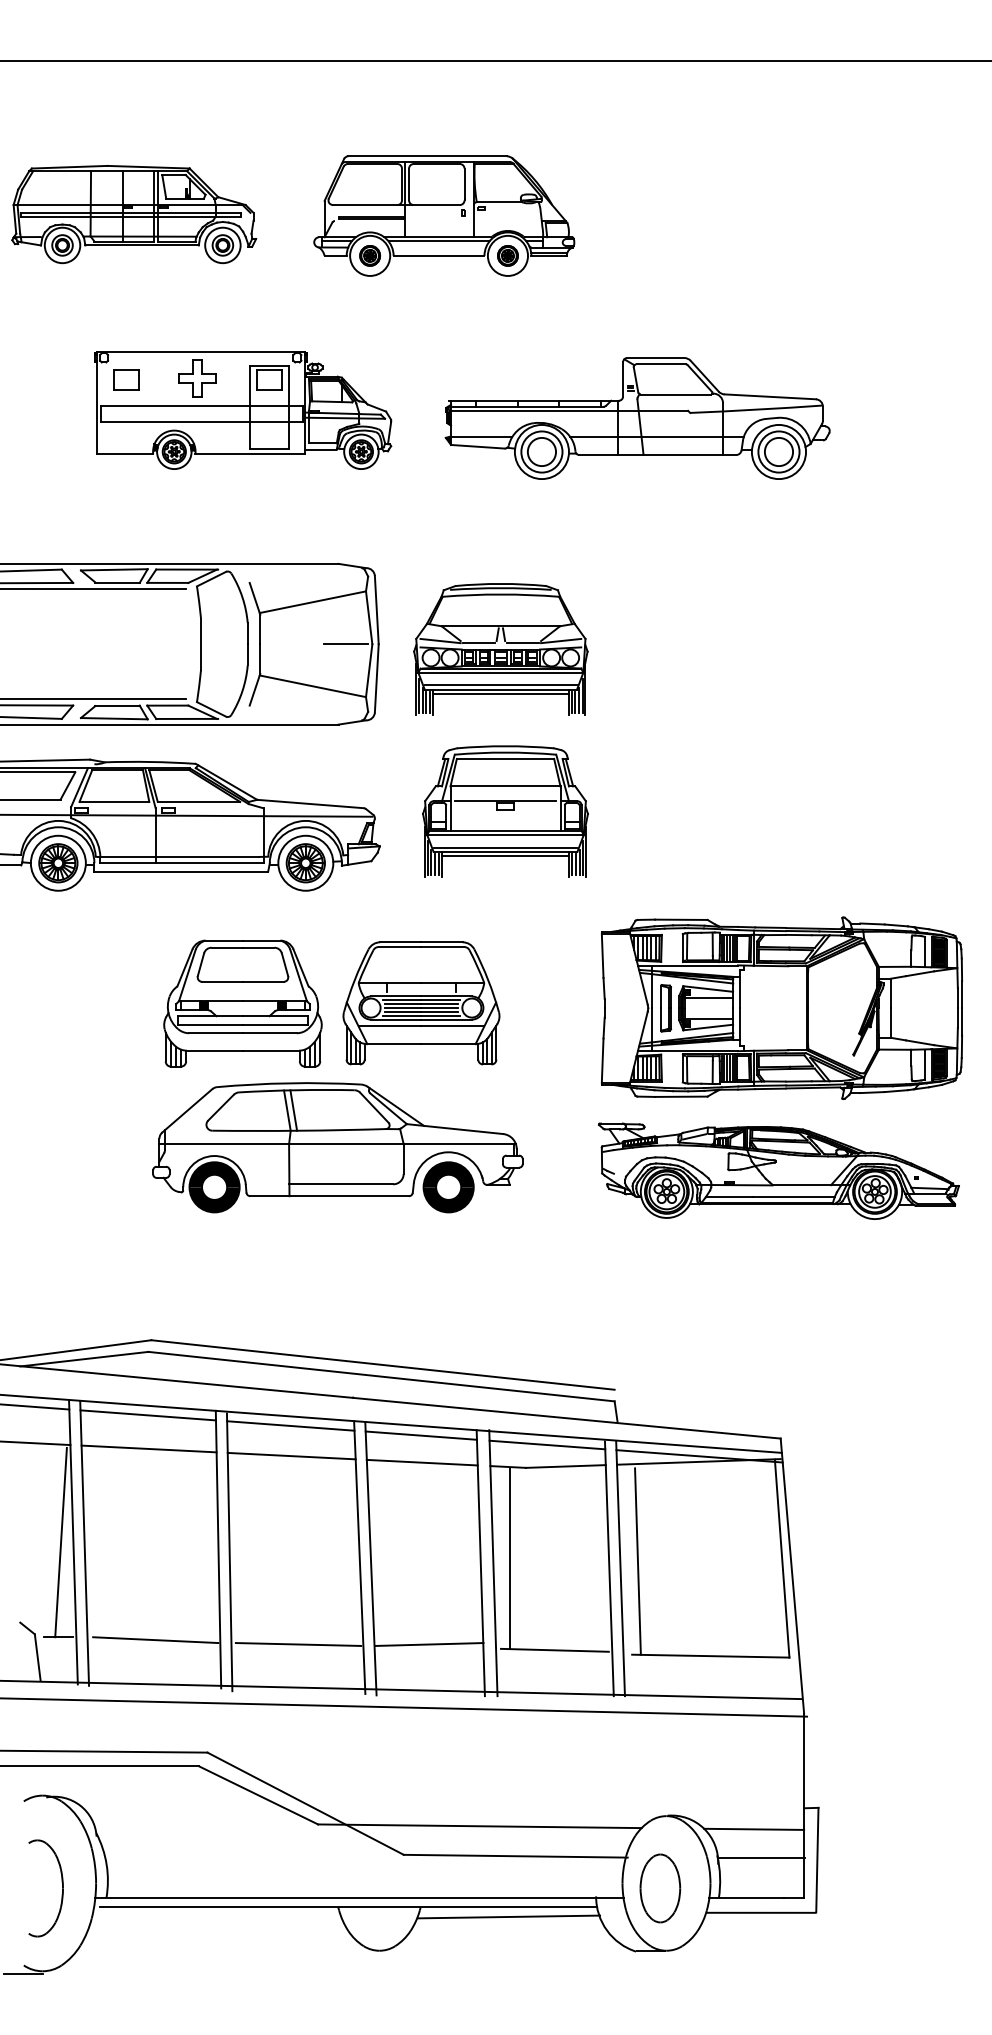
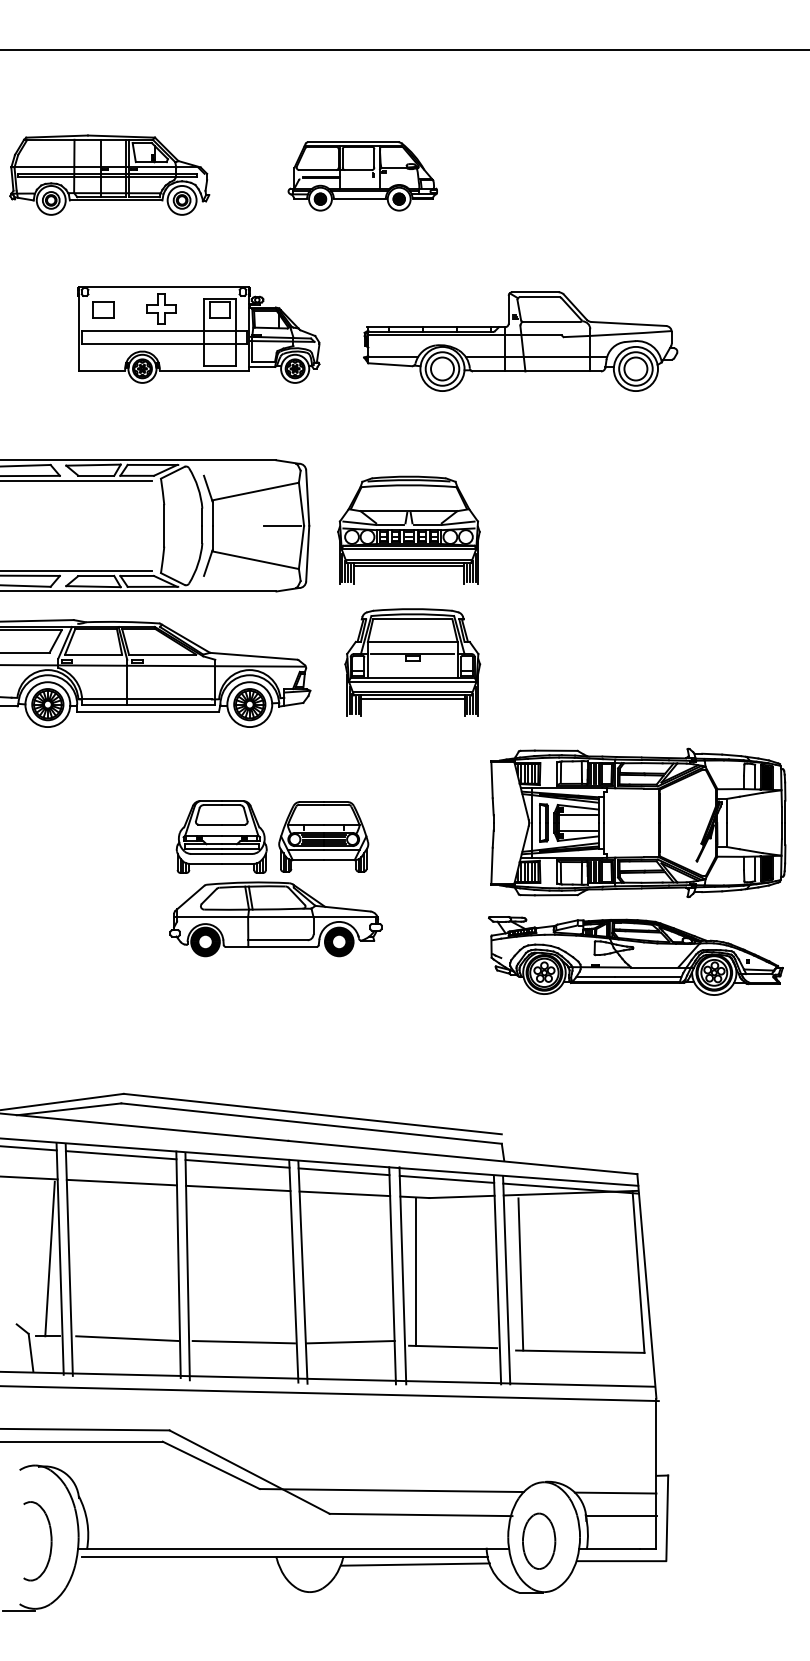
part: (444, 215) -> (362, 175), size x0.7
part: (337, 1076) -> (275, 878), size x0.7

